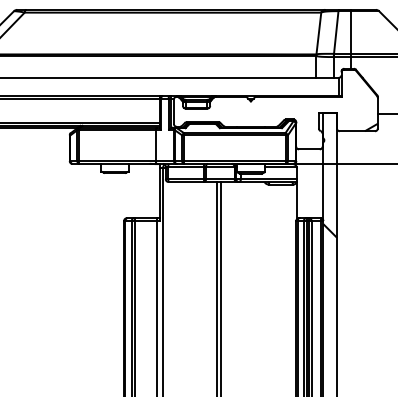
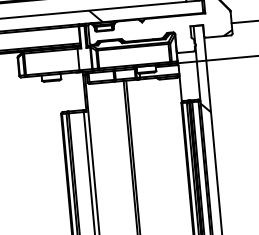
hatch: (186, 86) -> (96, 16), added

